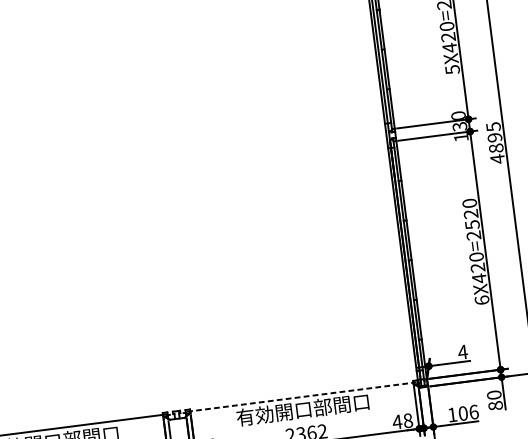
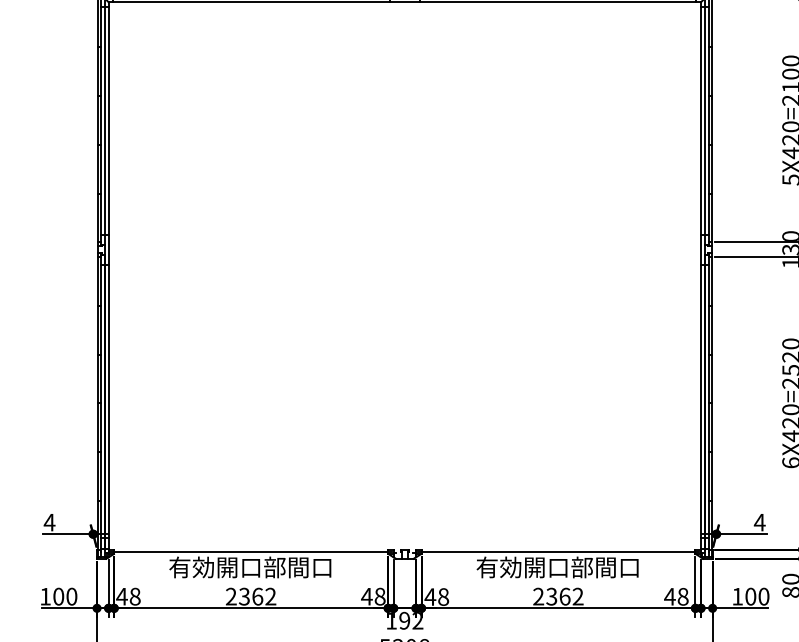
line: (301, 396) -> (558, 551), dashed -> solid
text: (473, 412) -> (763, 596), 106 -> 100

